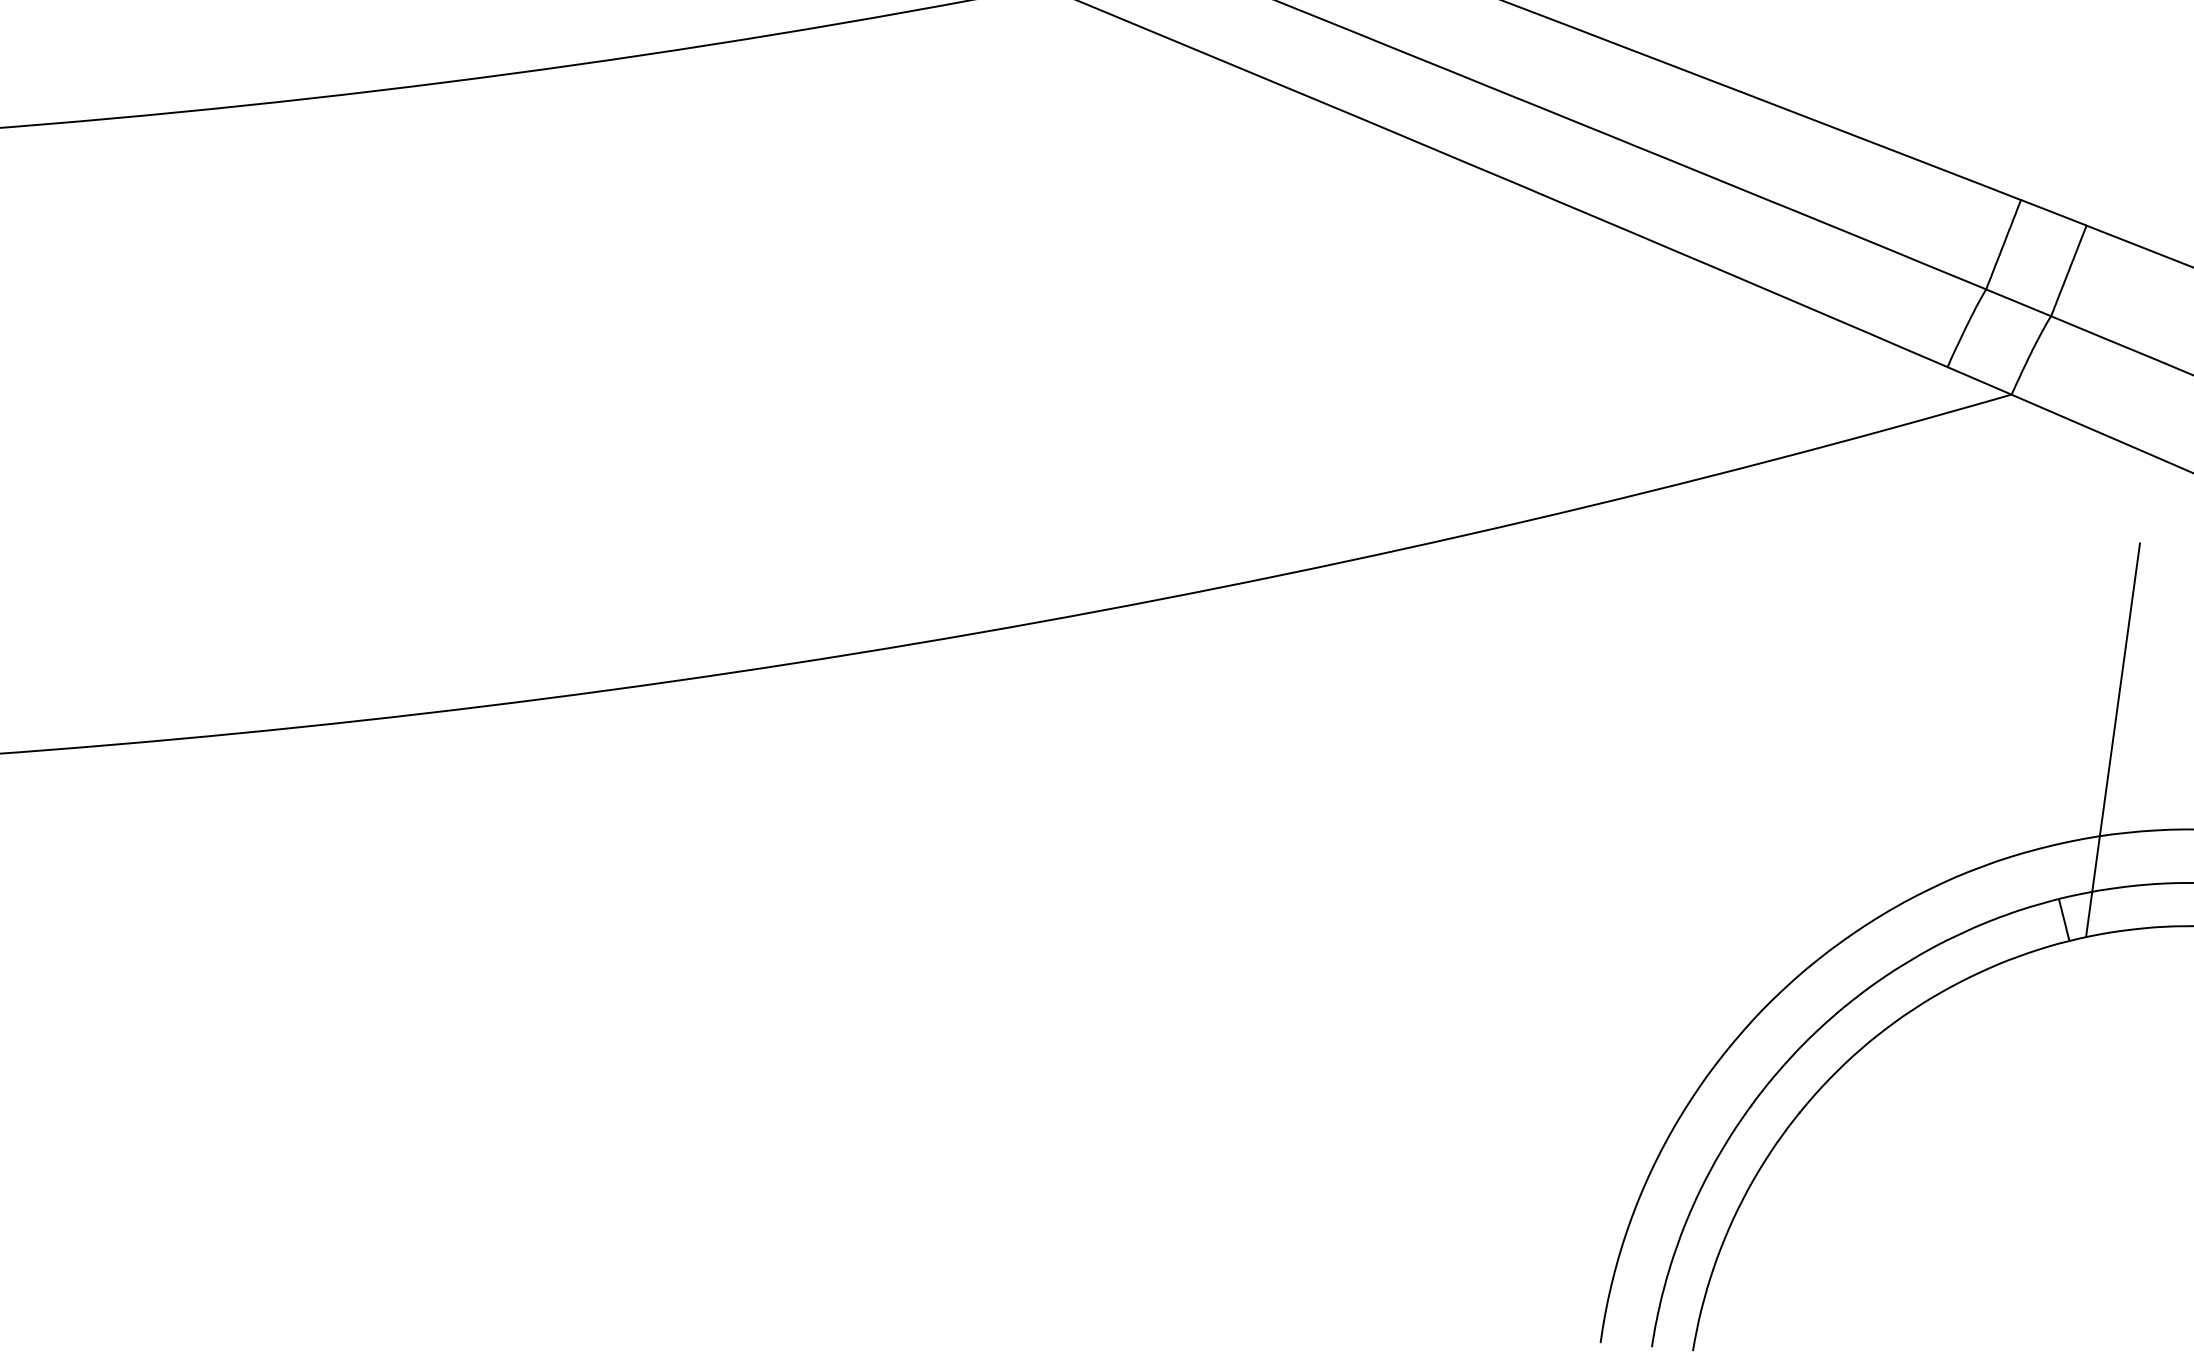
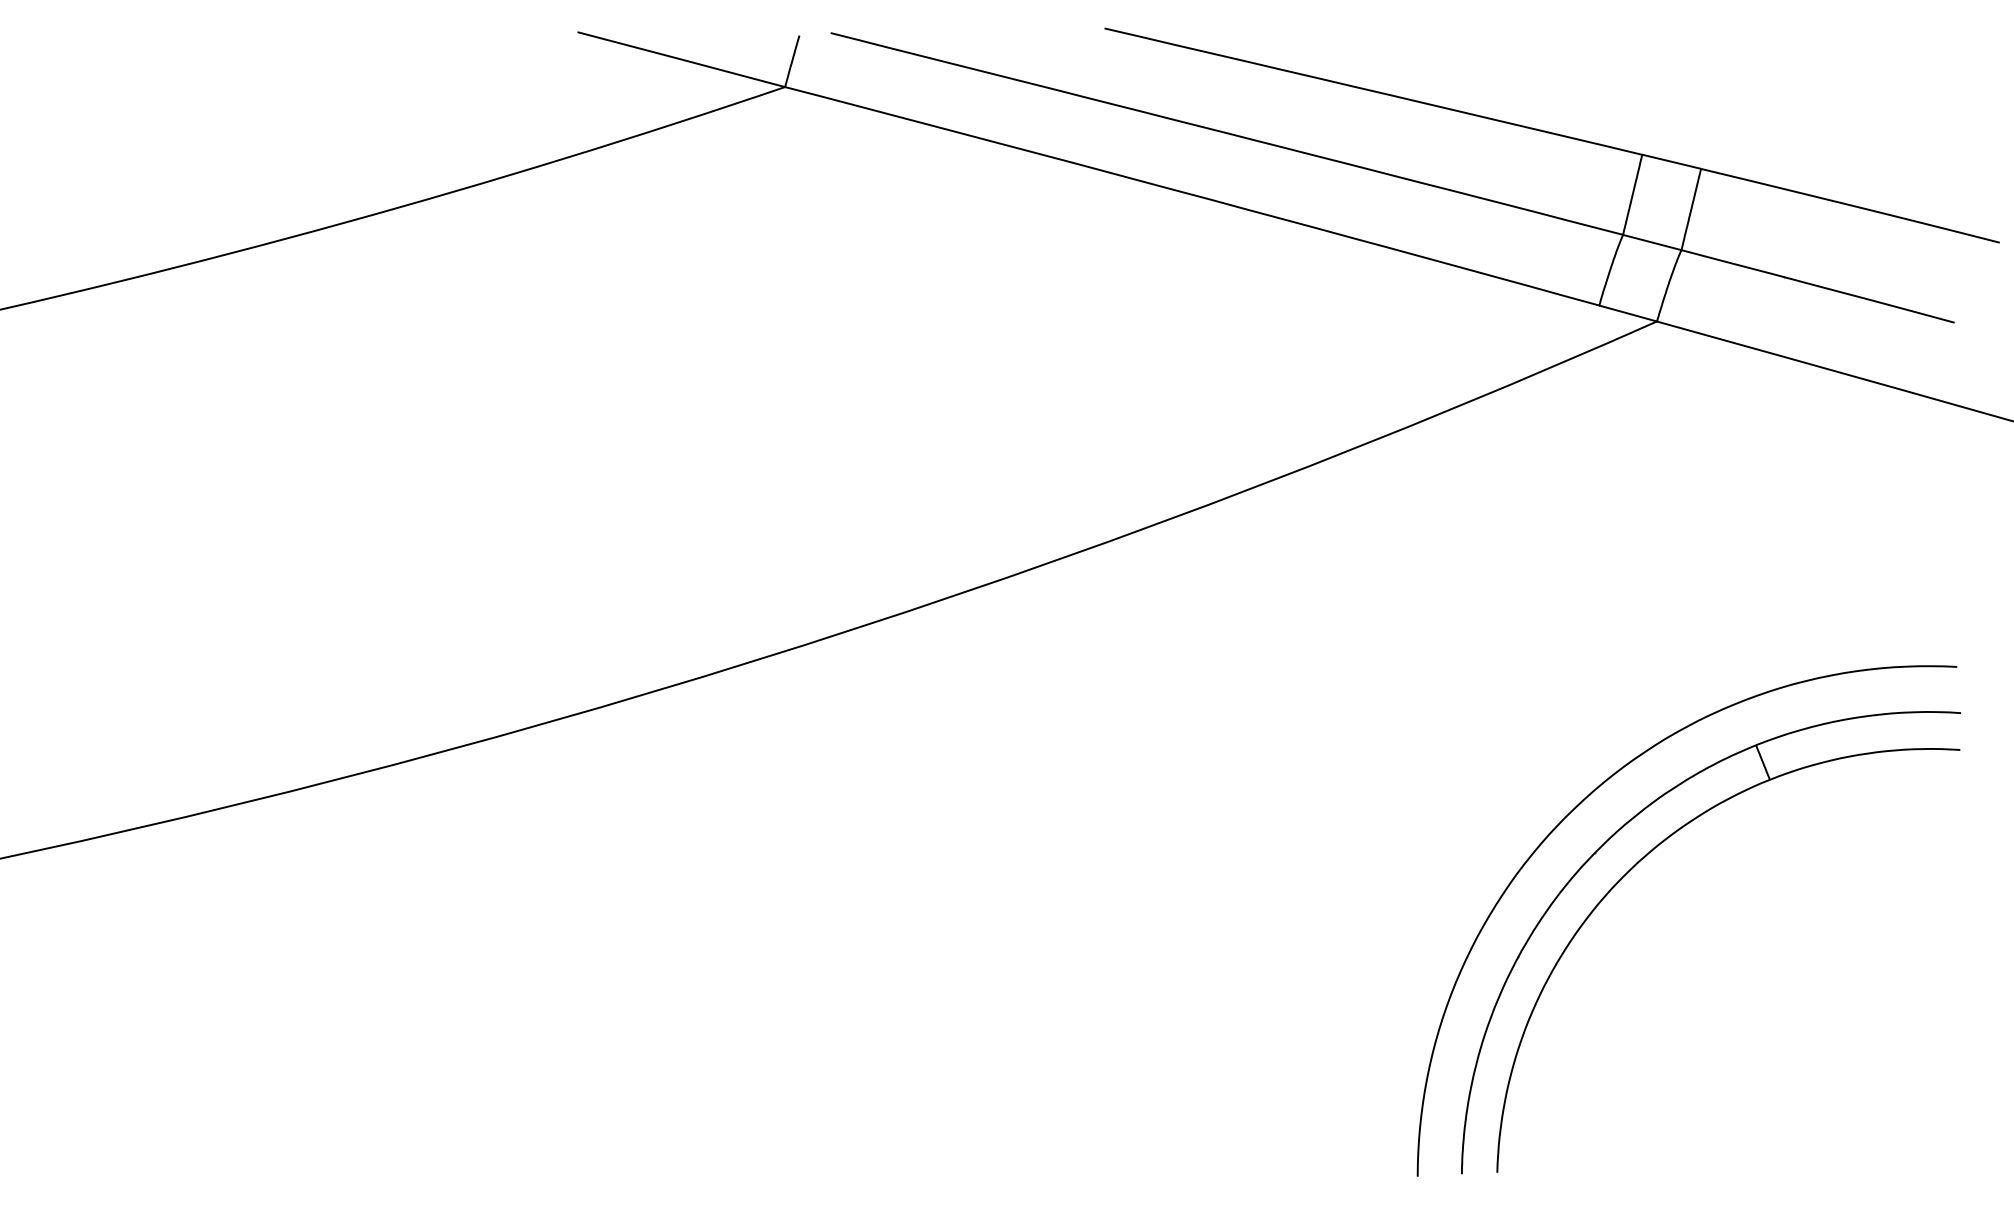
line: (2112, 739) -> (1783, 603), removed

